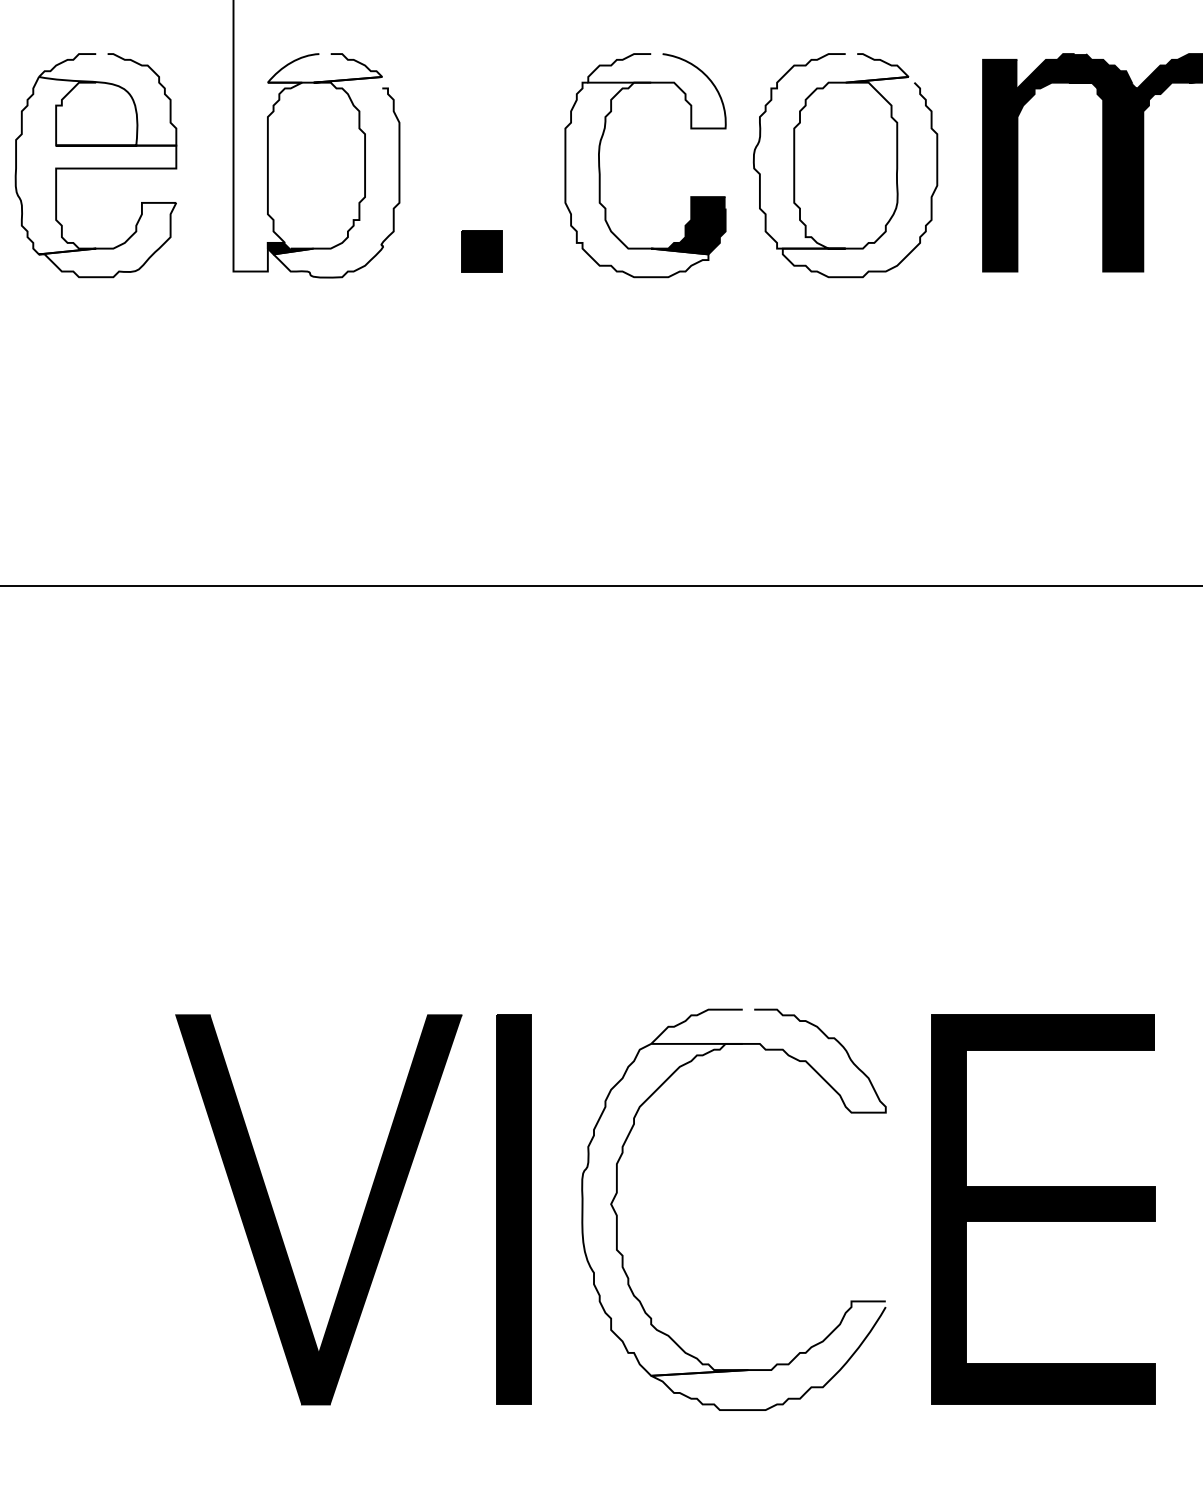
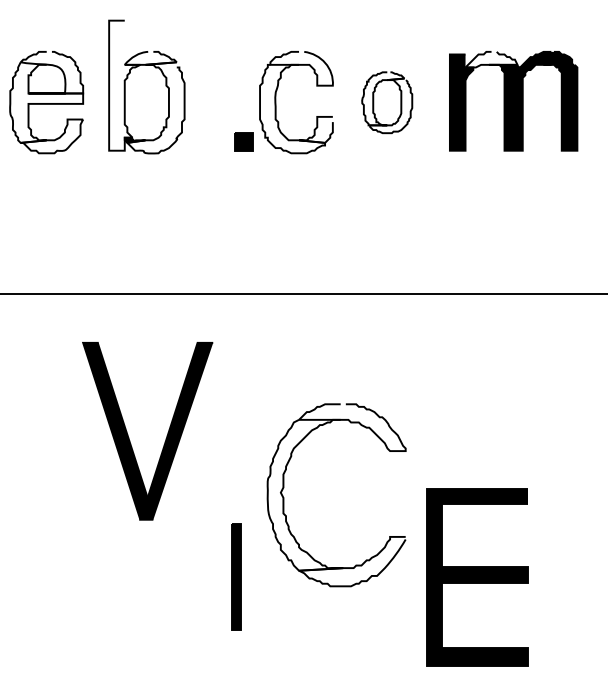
fill: (1074, 70) -> (491, 59), removed
part: (843, 165) -> (386, 102), size x0.6
fill: (687, 224) -> (315, 129), removed
part: (480, 251) -> (243, 141), moved
part: (513, 1210) -> (236, 577), size x0.6
part: (619, 1214) -> (284, 497), moved
part: (278, 1223) -> (129, 437), moved

